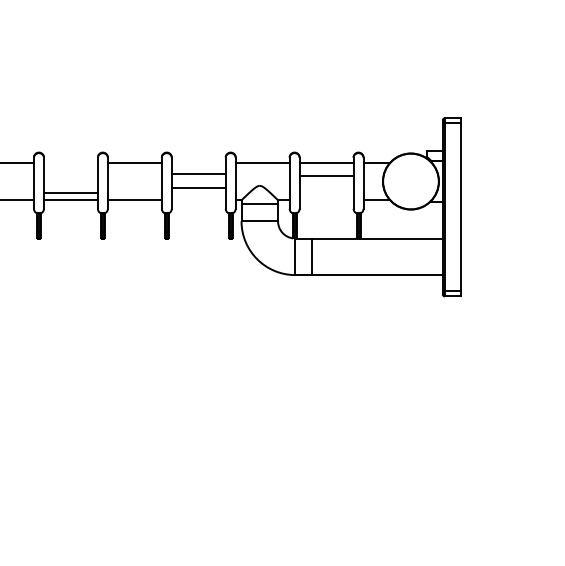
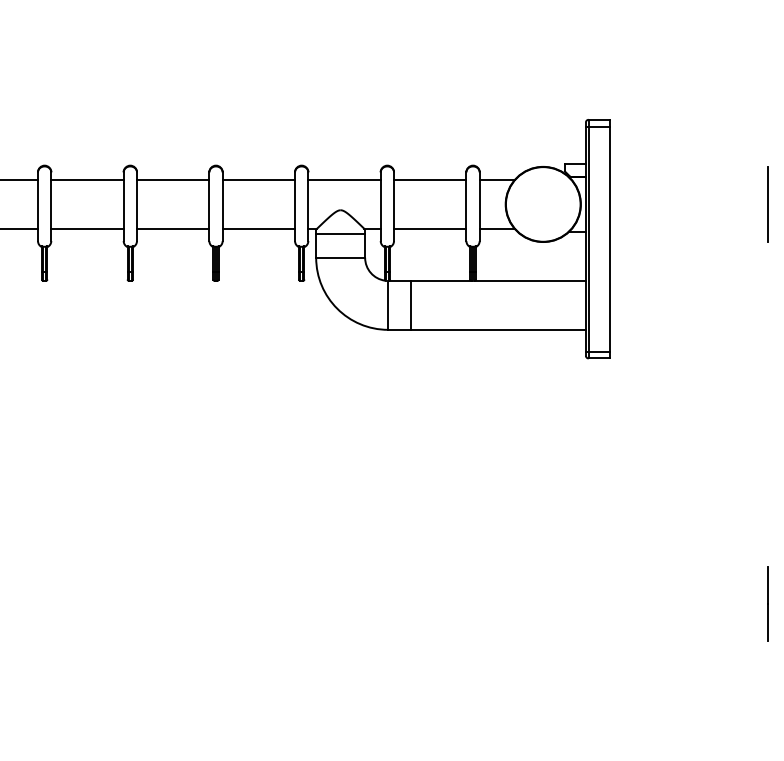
line: (198, 174) -> (258, 228), moved
line: (326, 175) -> (430, 228), moved
line: (198, 187) -> (258, 179), moved
line: (70, 192) -> (87, 179), moved

